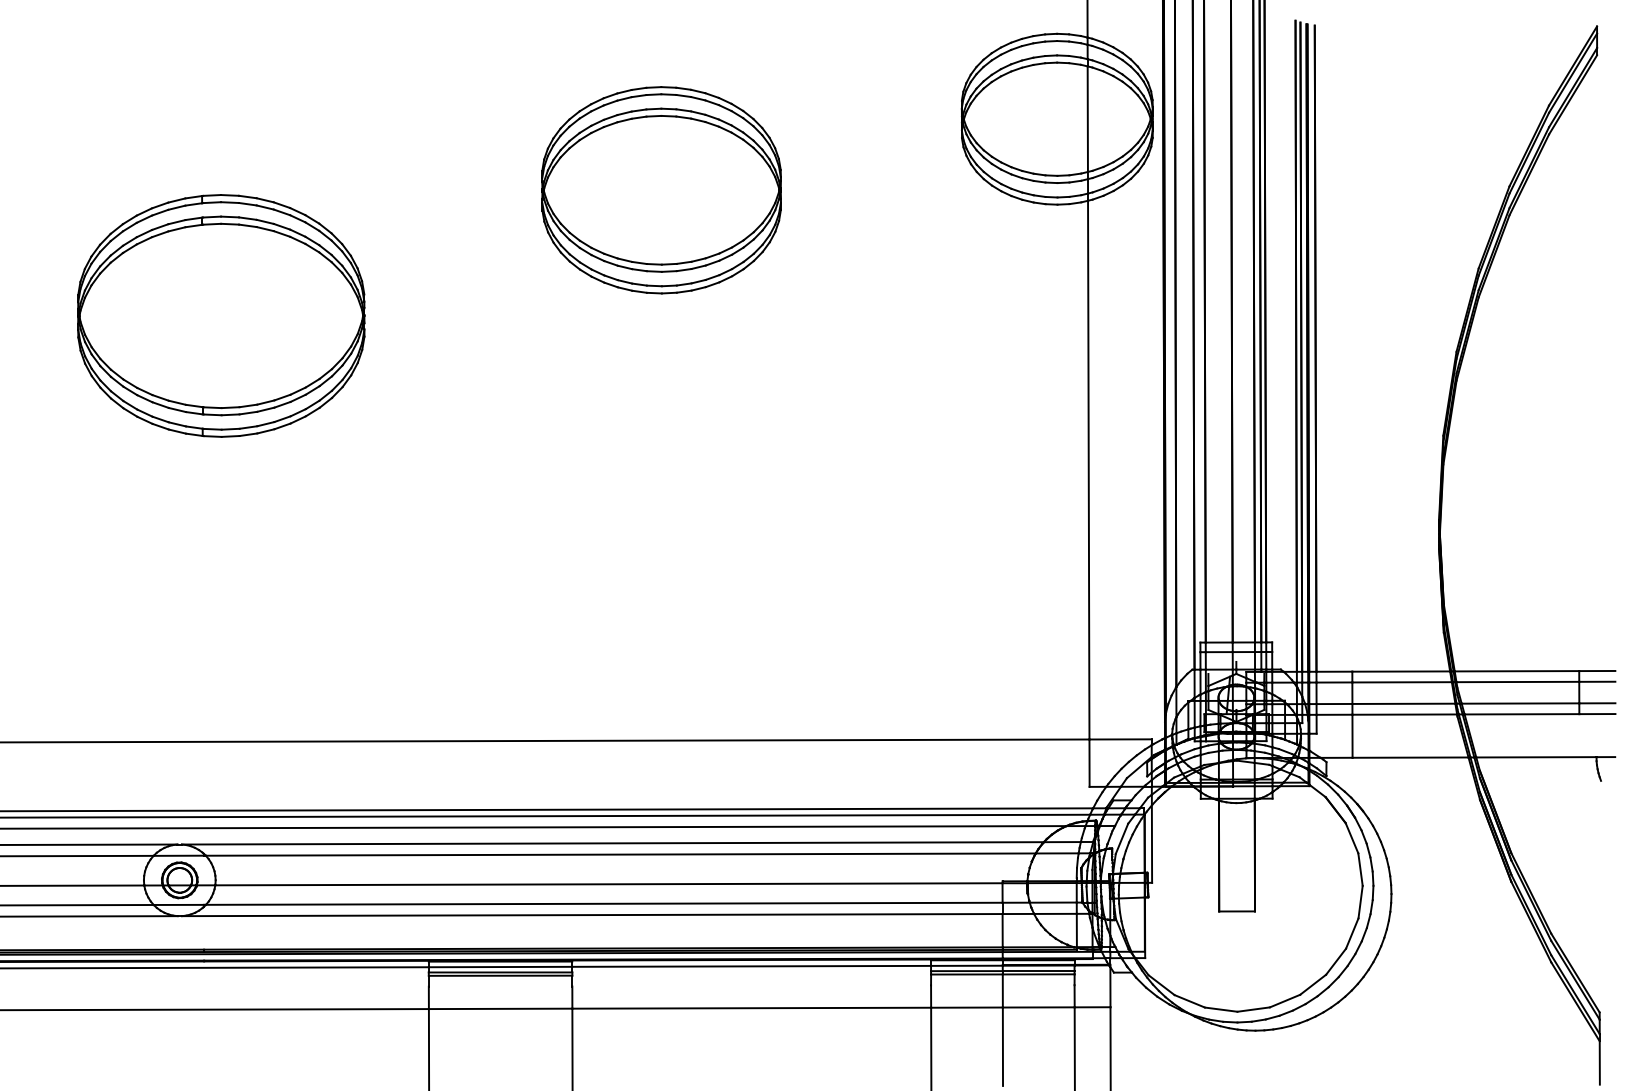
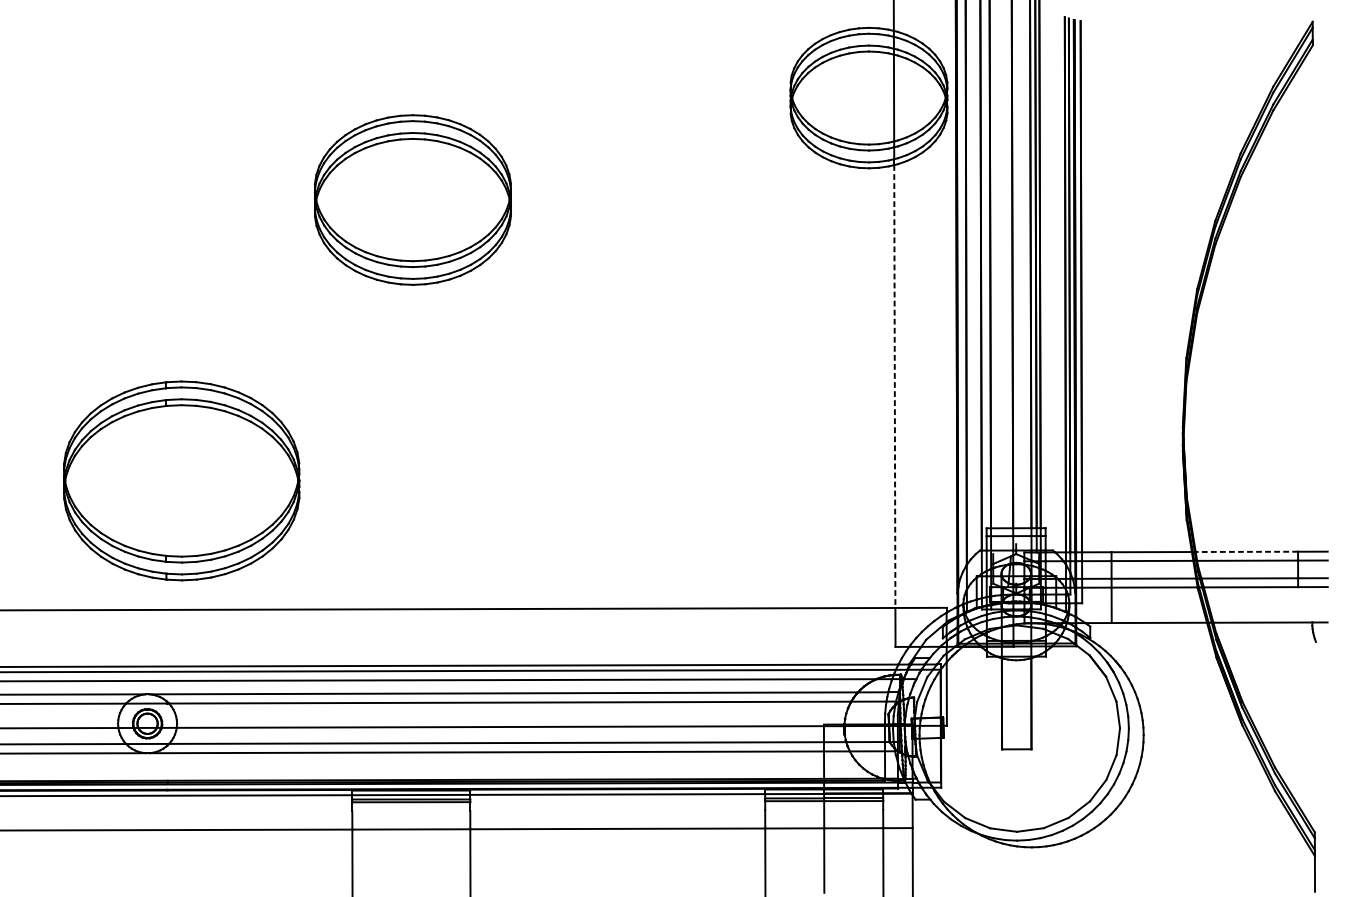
part: (661, 190) -> (412, 200), moved
part: (221, 315) -> (181, 480), moved
line: (1088, 470) -> (894, 386), solid -> dashed
line: (1516, 671) -> (1246, 552), solid -> dashed

